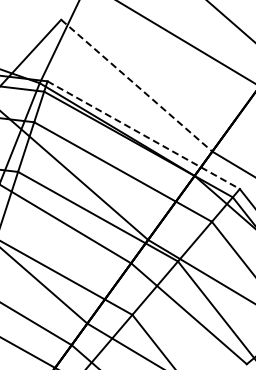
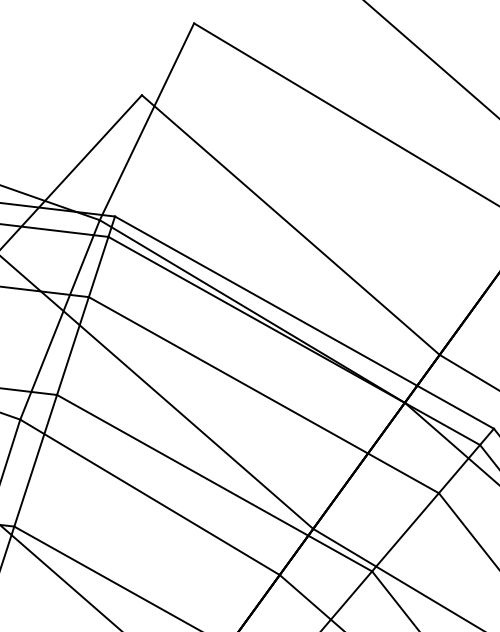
line: (137, 86) -> (292, 226), dashed -> solid
line: (144, 135) -> (306, 323), dashed -> solid

